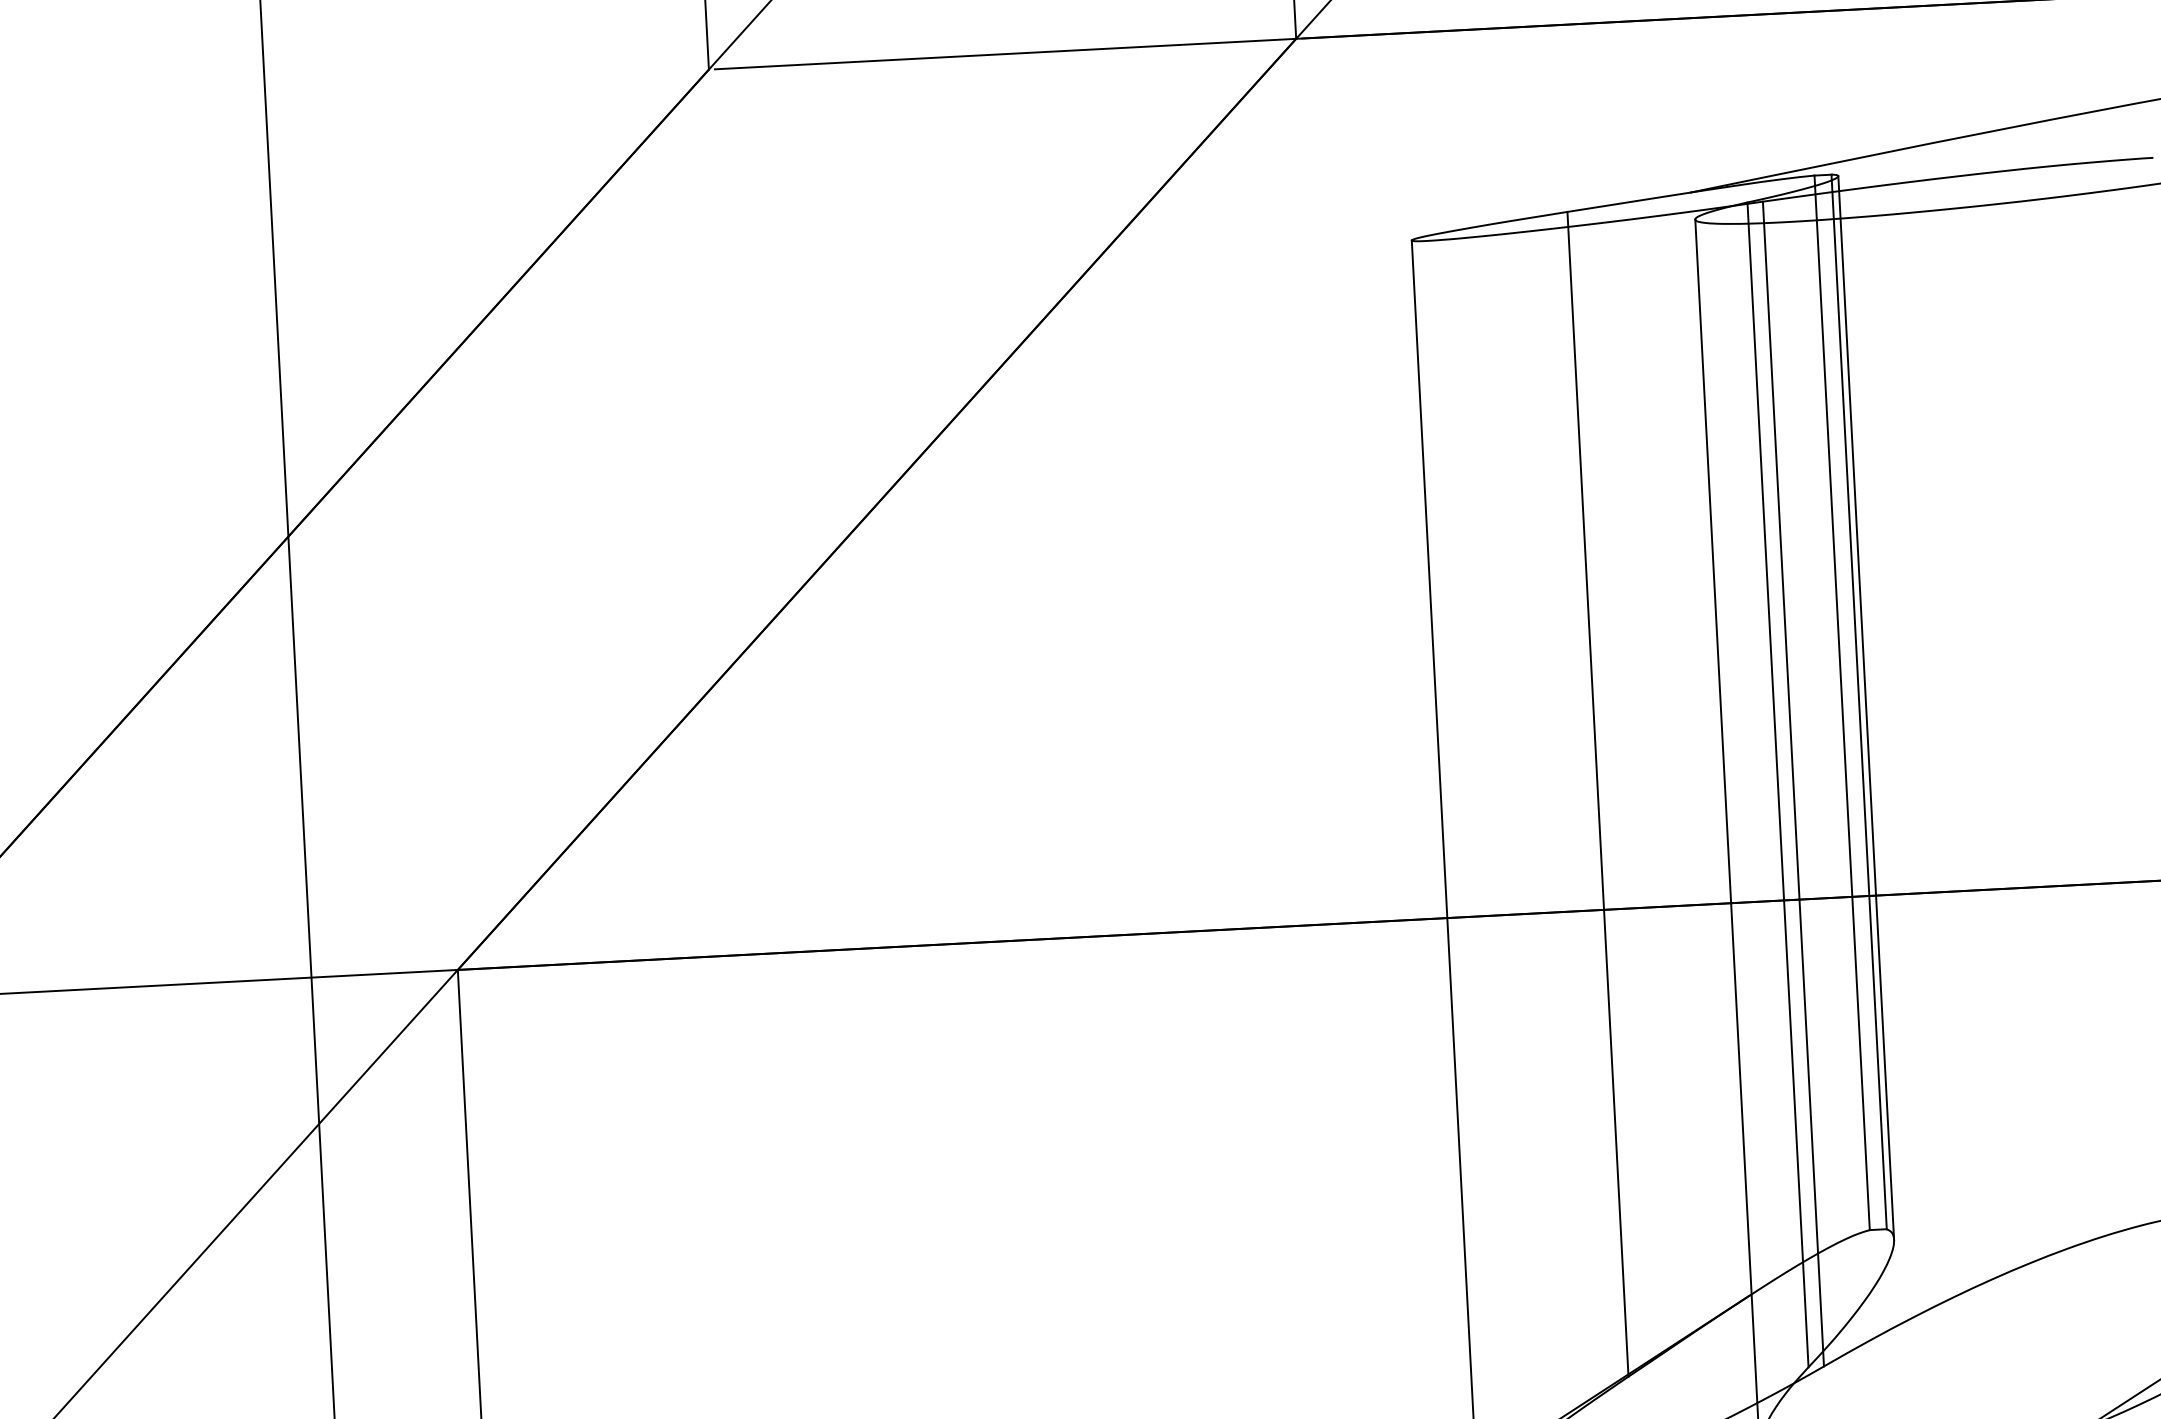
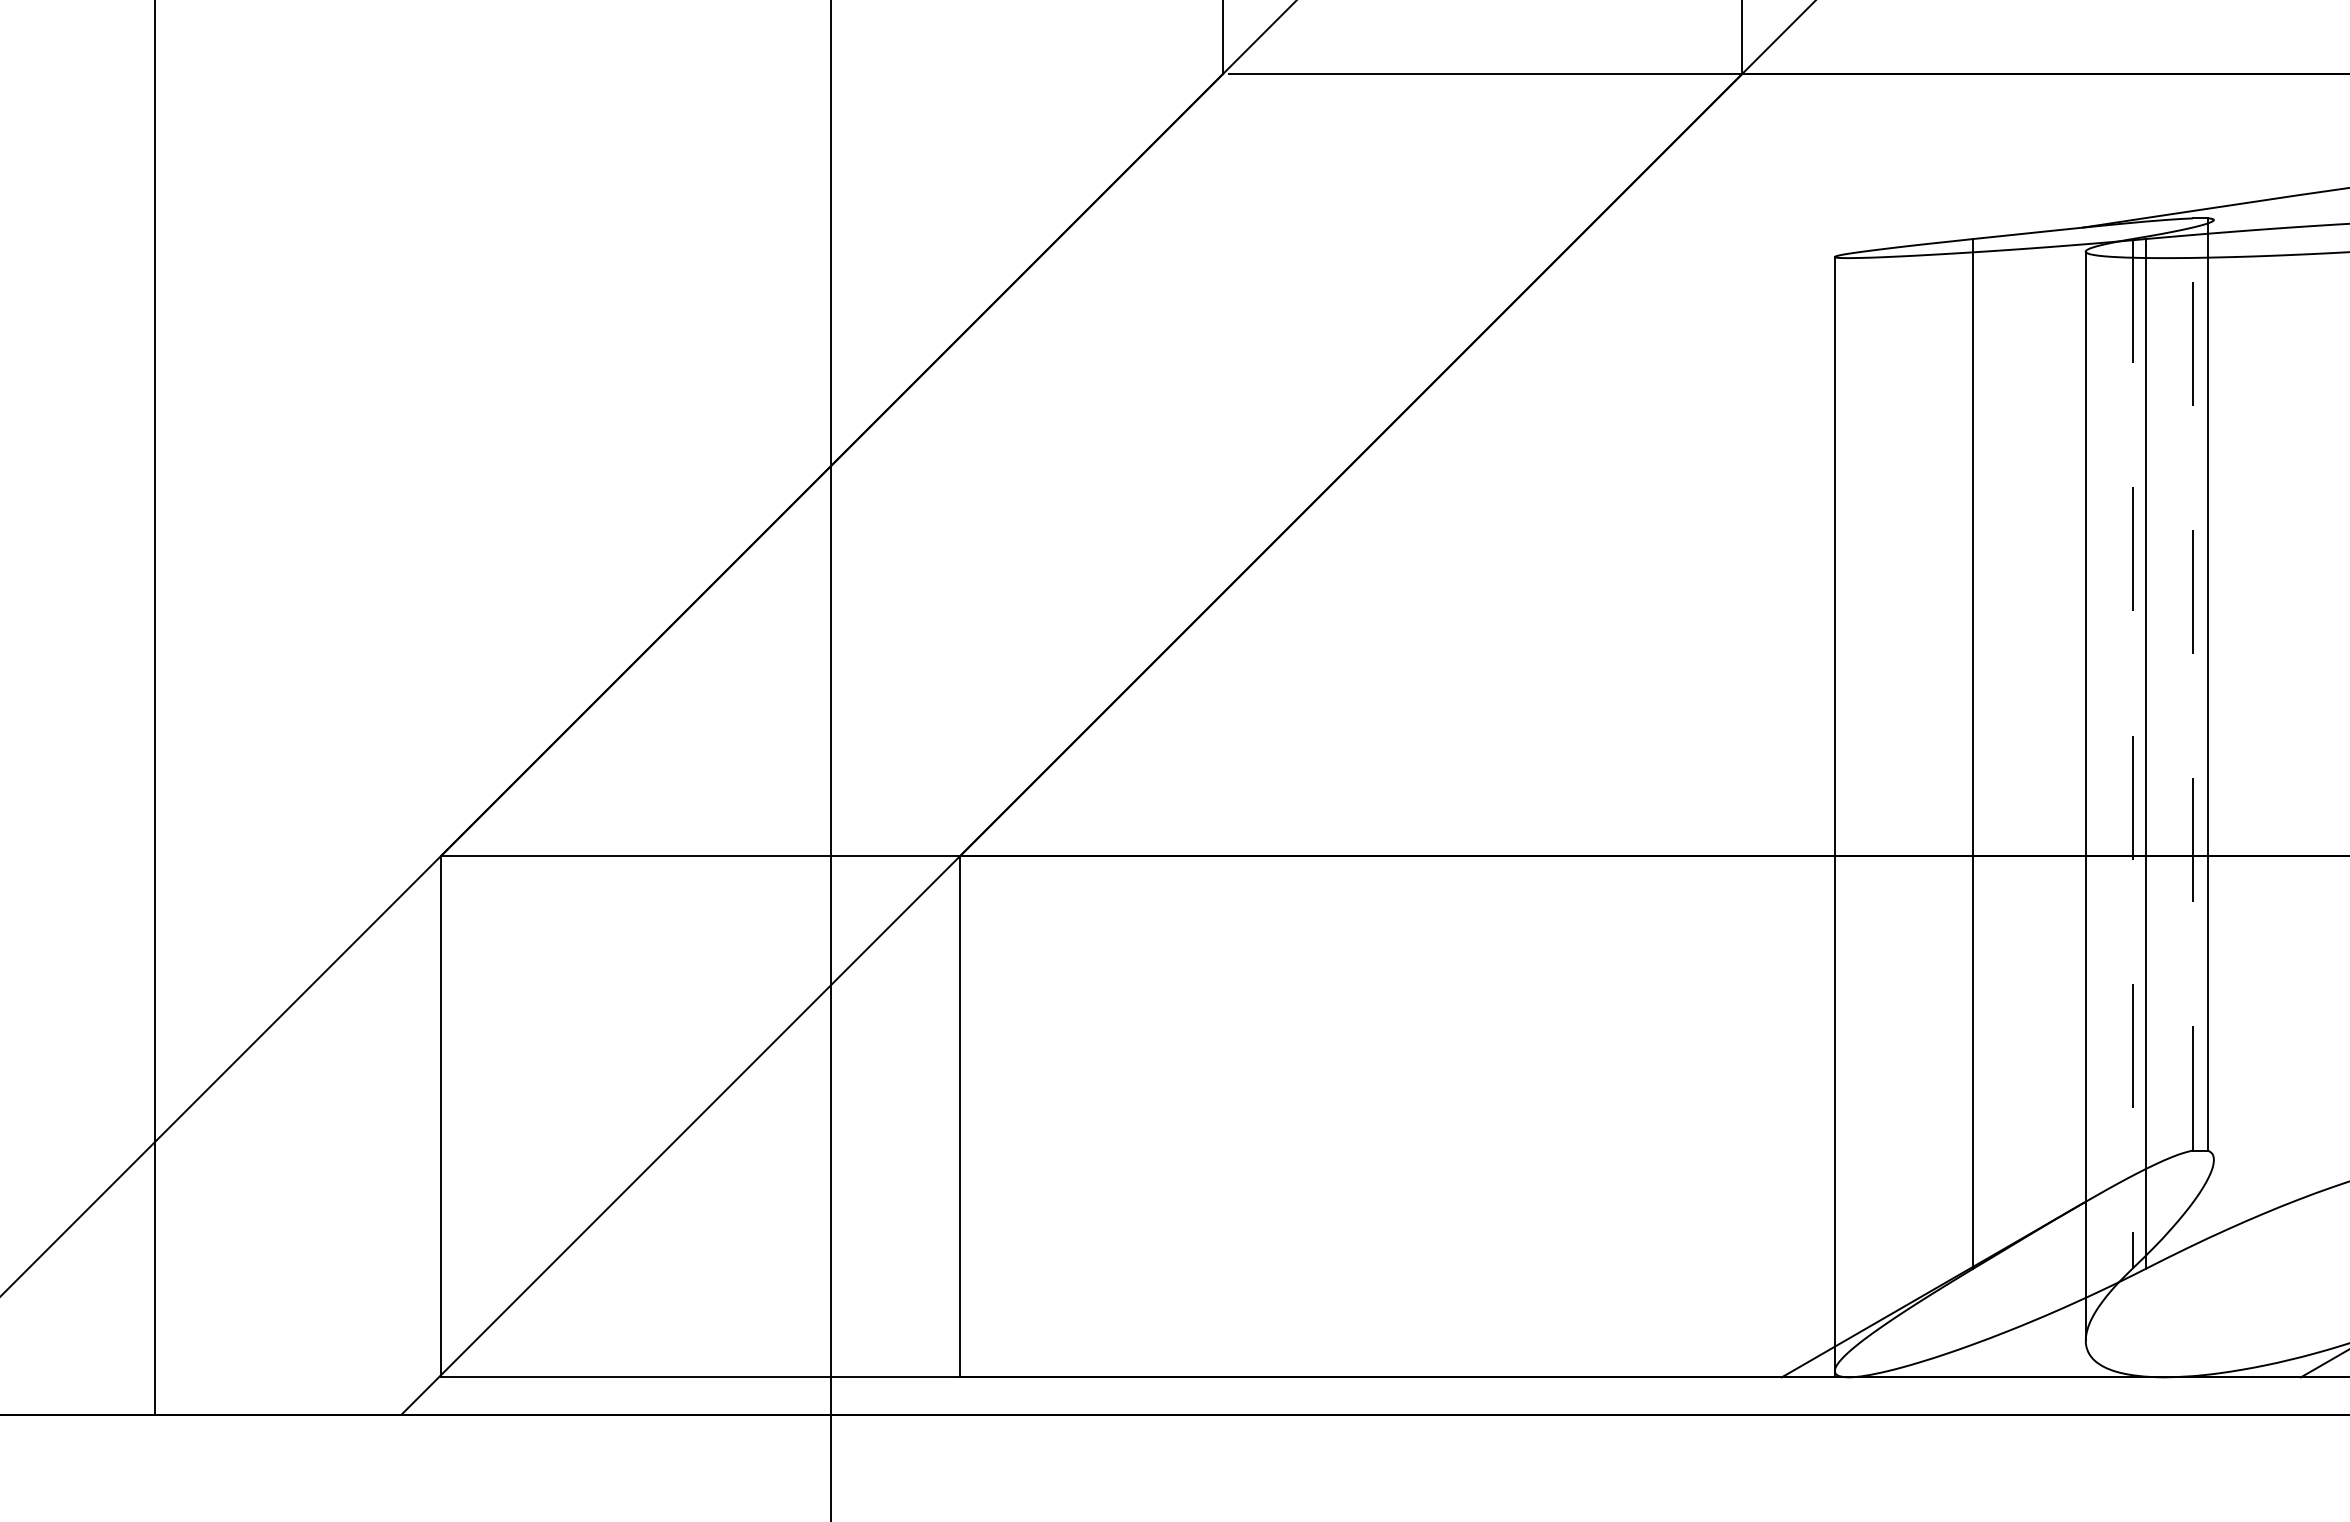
line: (1841, 701) -> (2192, 683), solid -> dashed
line: (1865, 708) -> (2213, 690), removed
line: (1777, 784) -> (2132, 753), solid -> dashed

